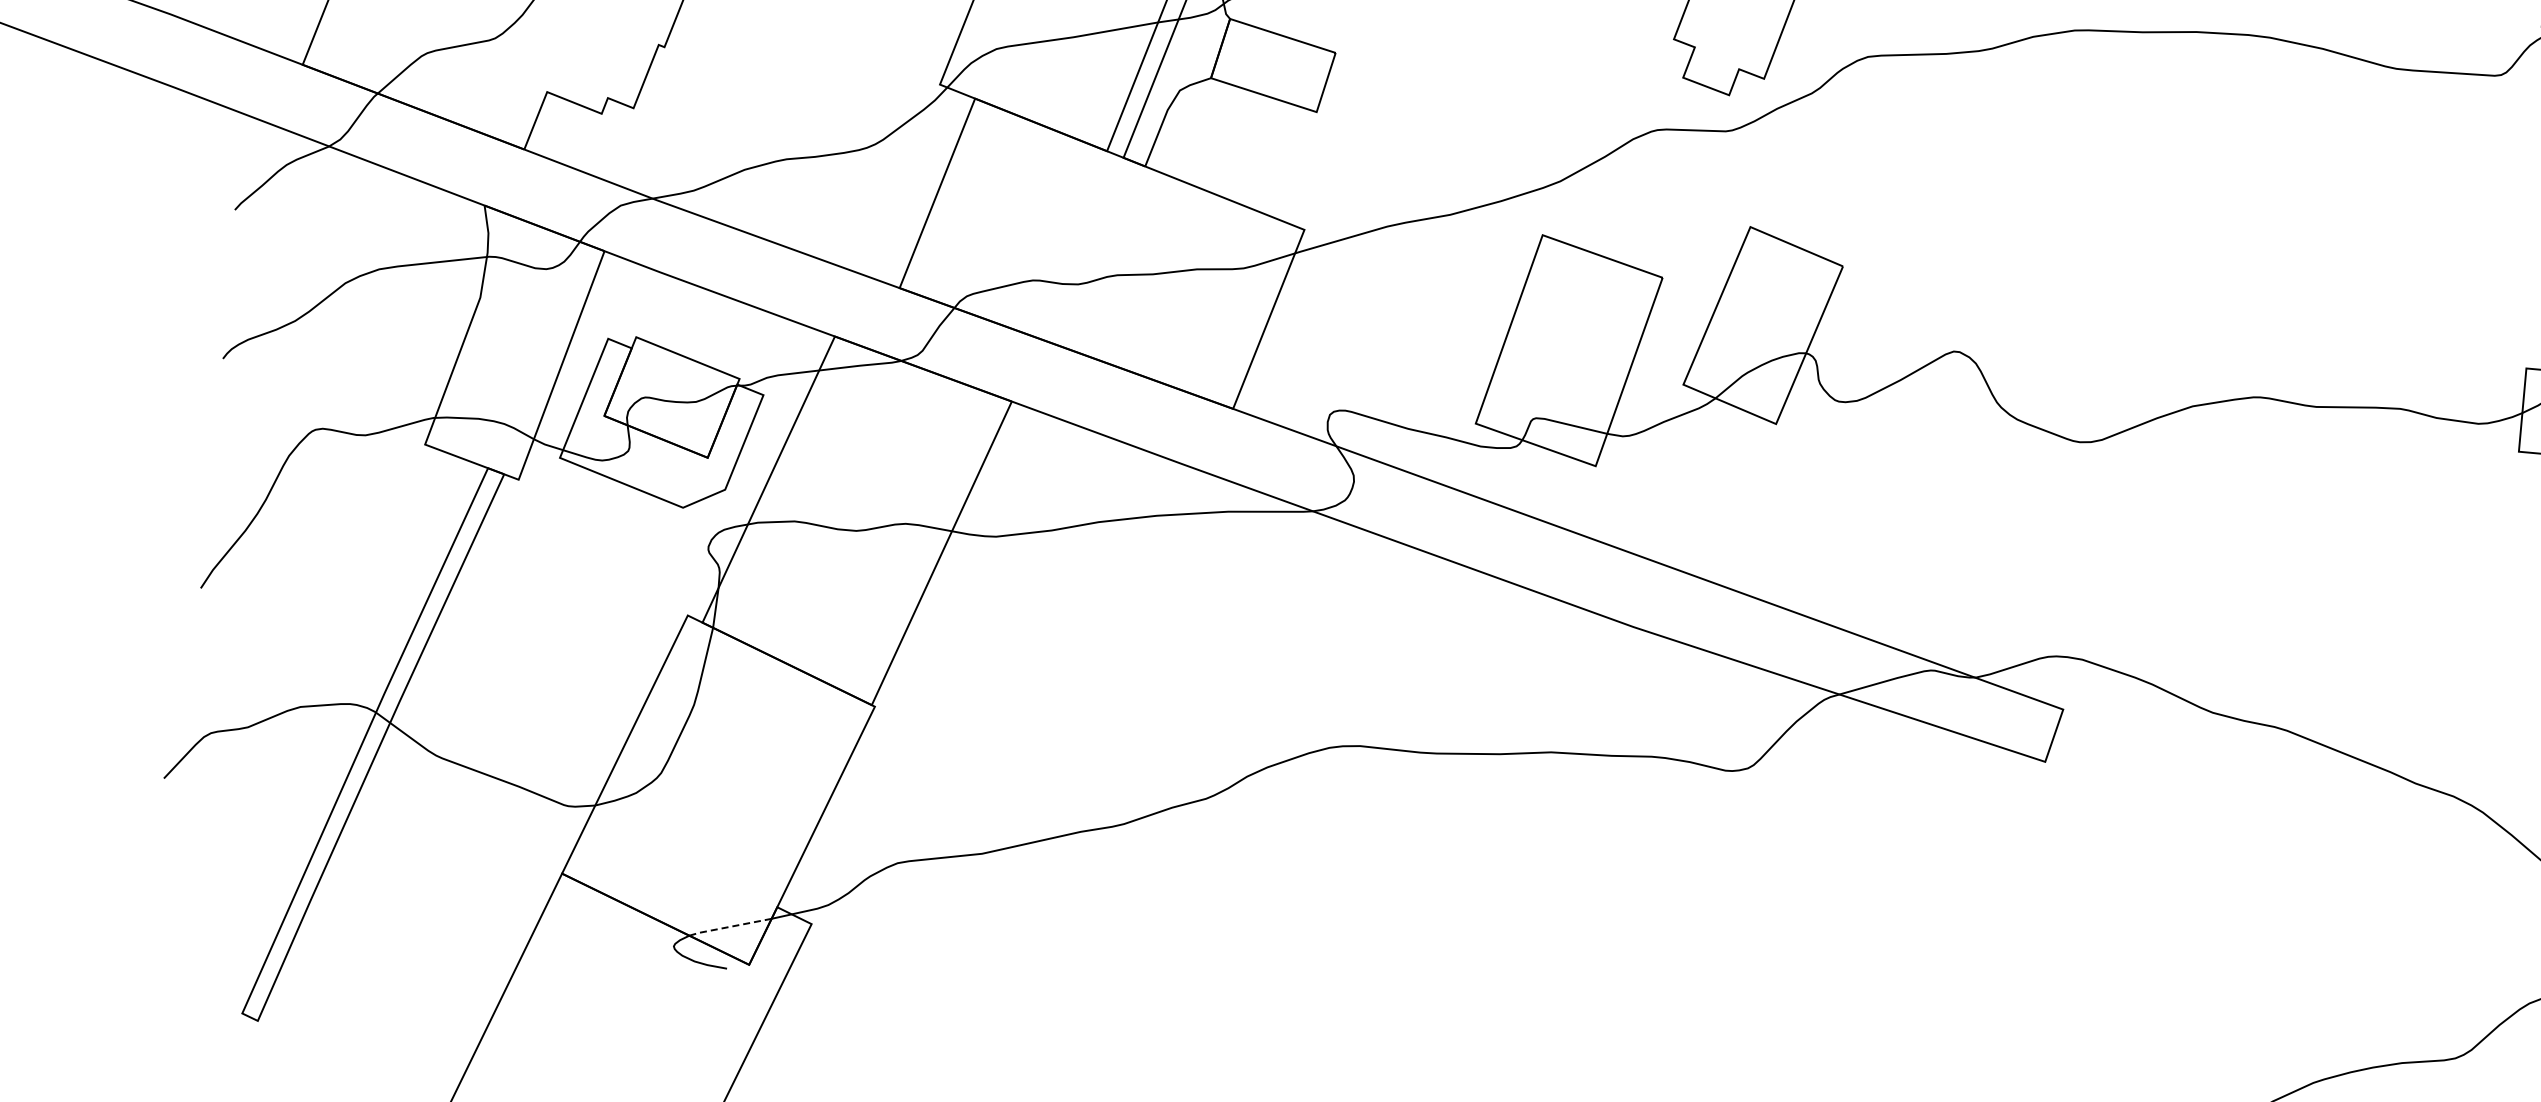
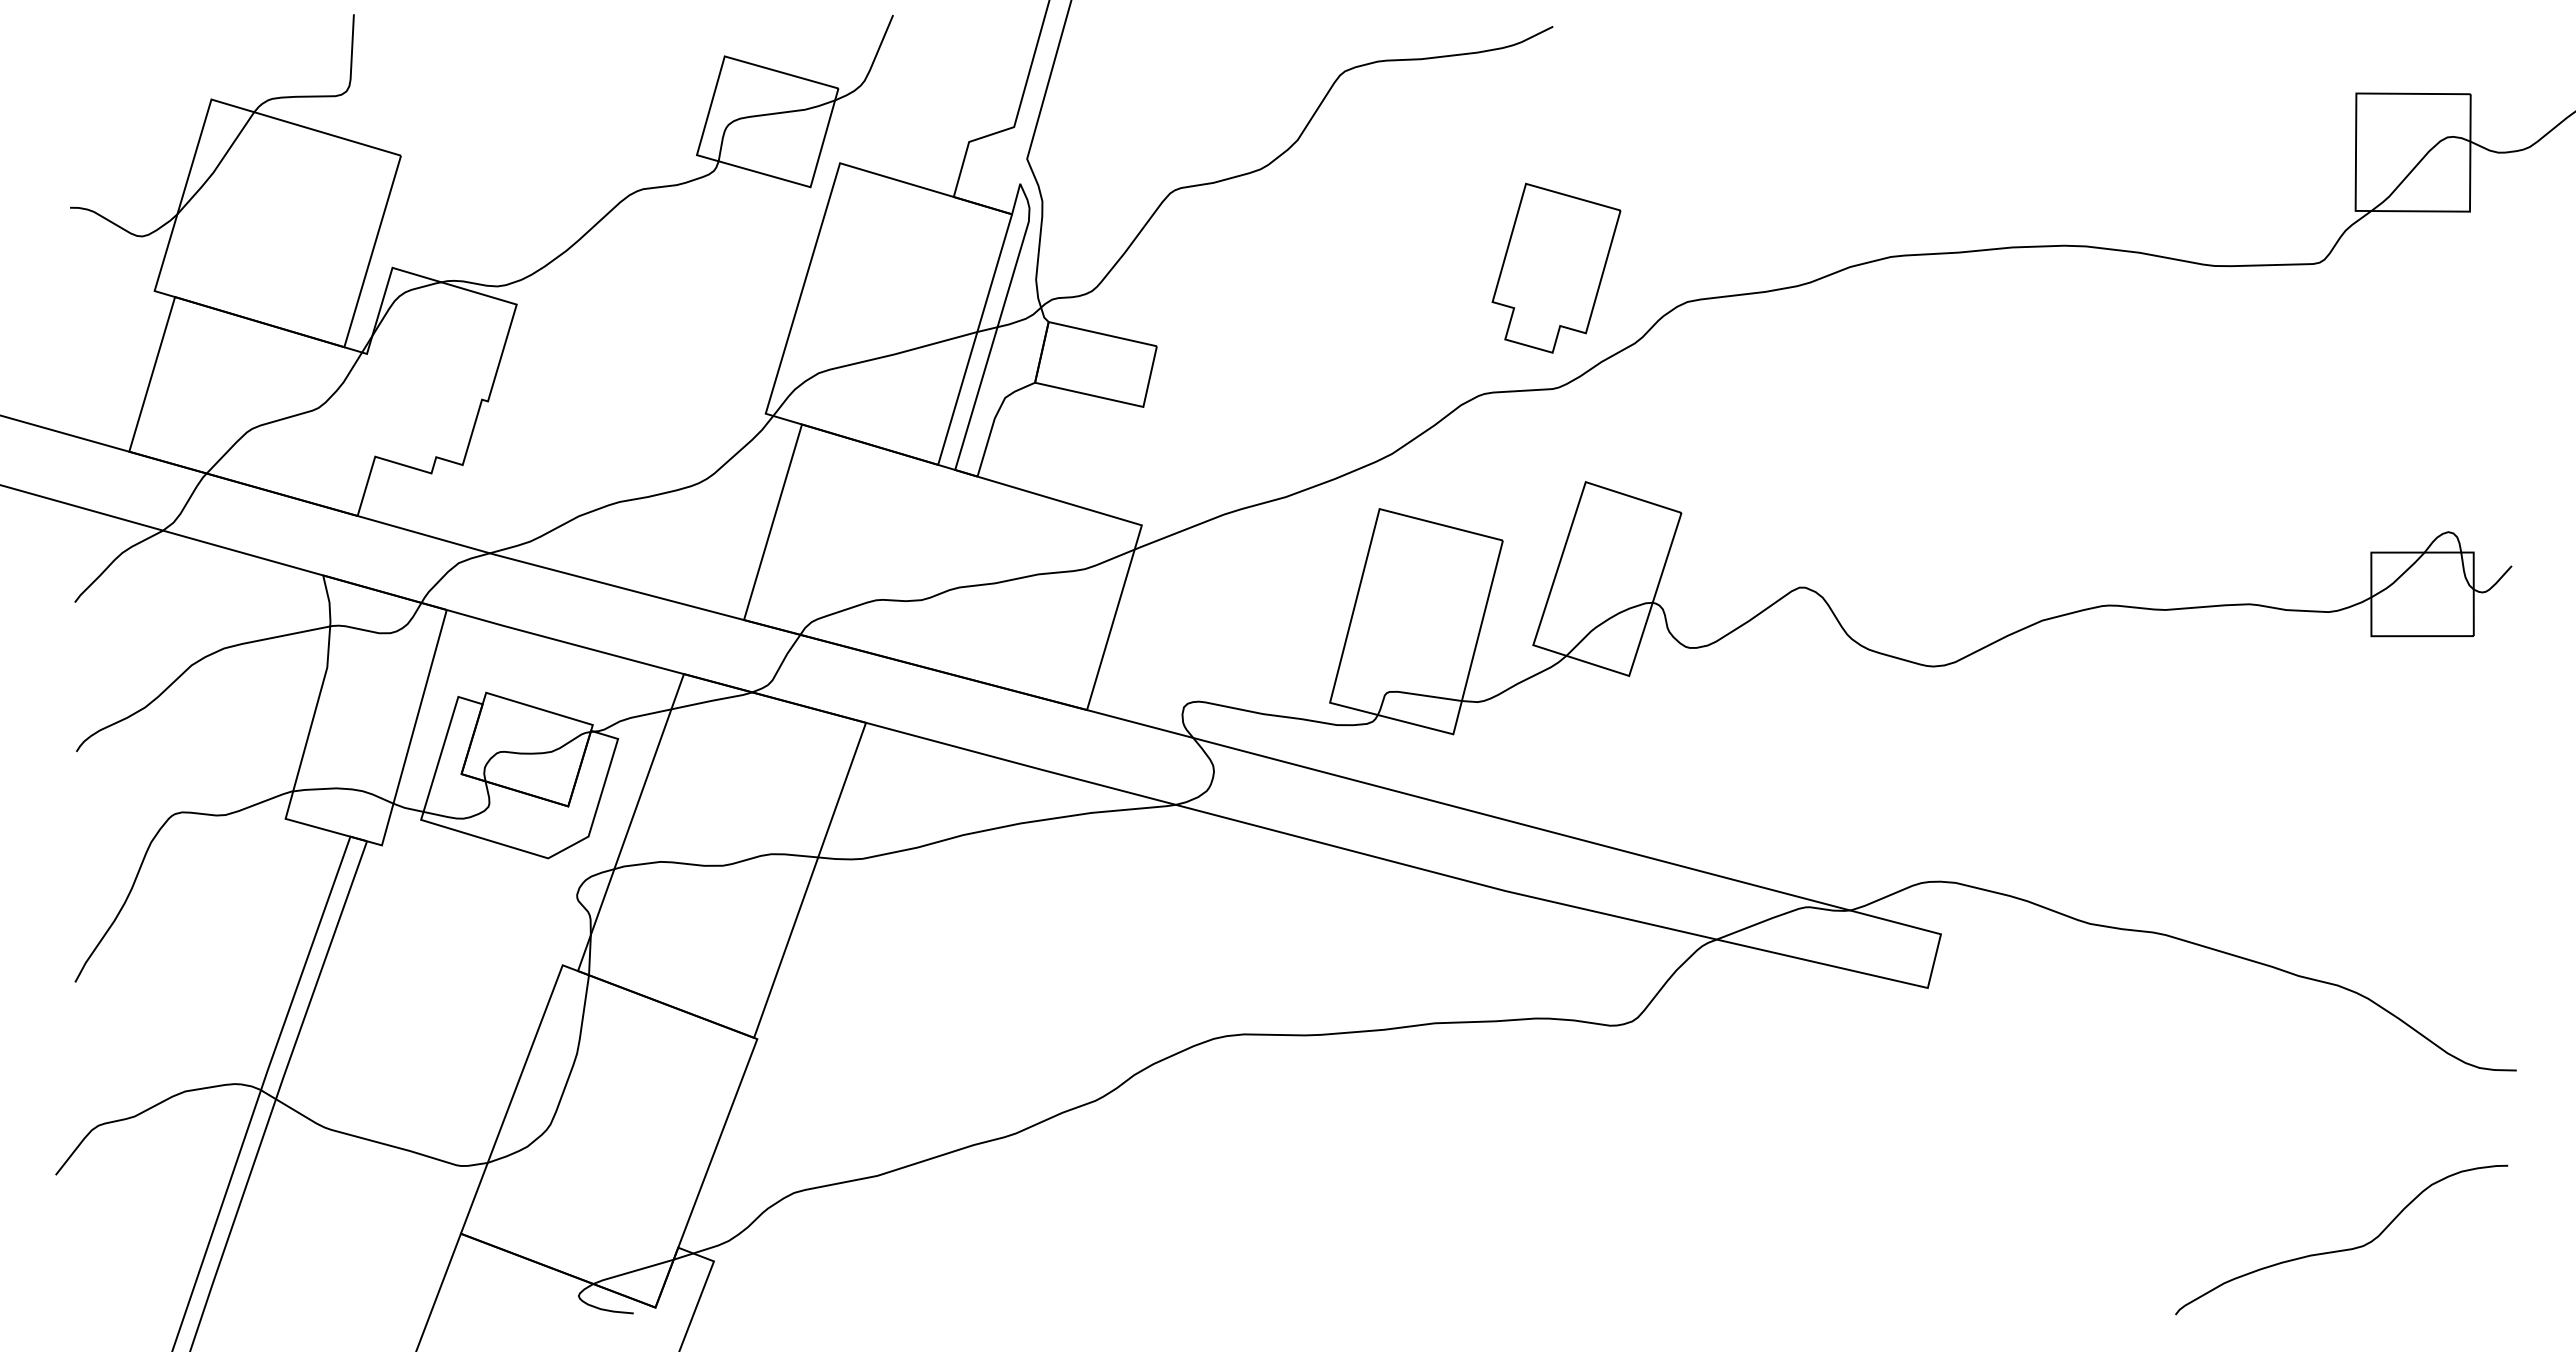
line: (729, 926) -> (632, 1271), dashed -> solid

